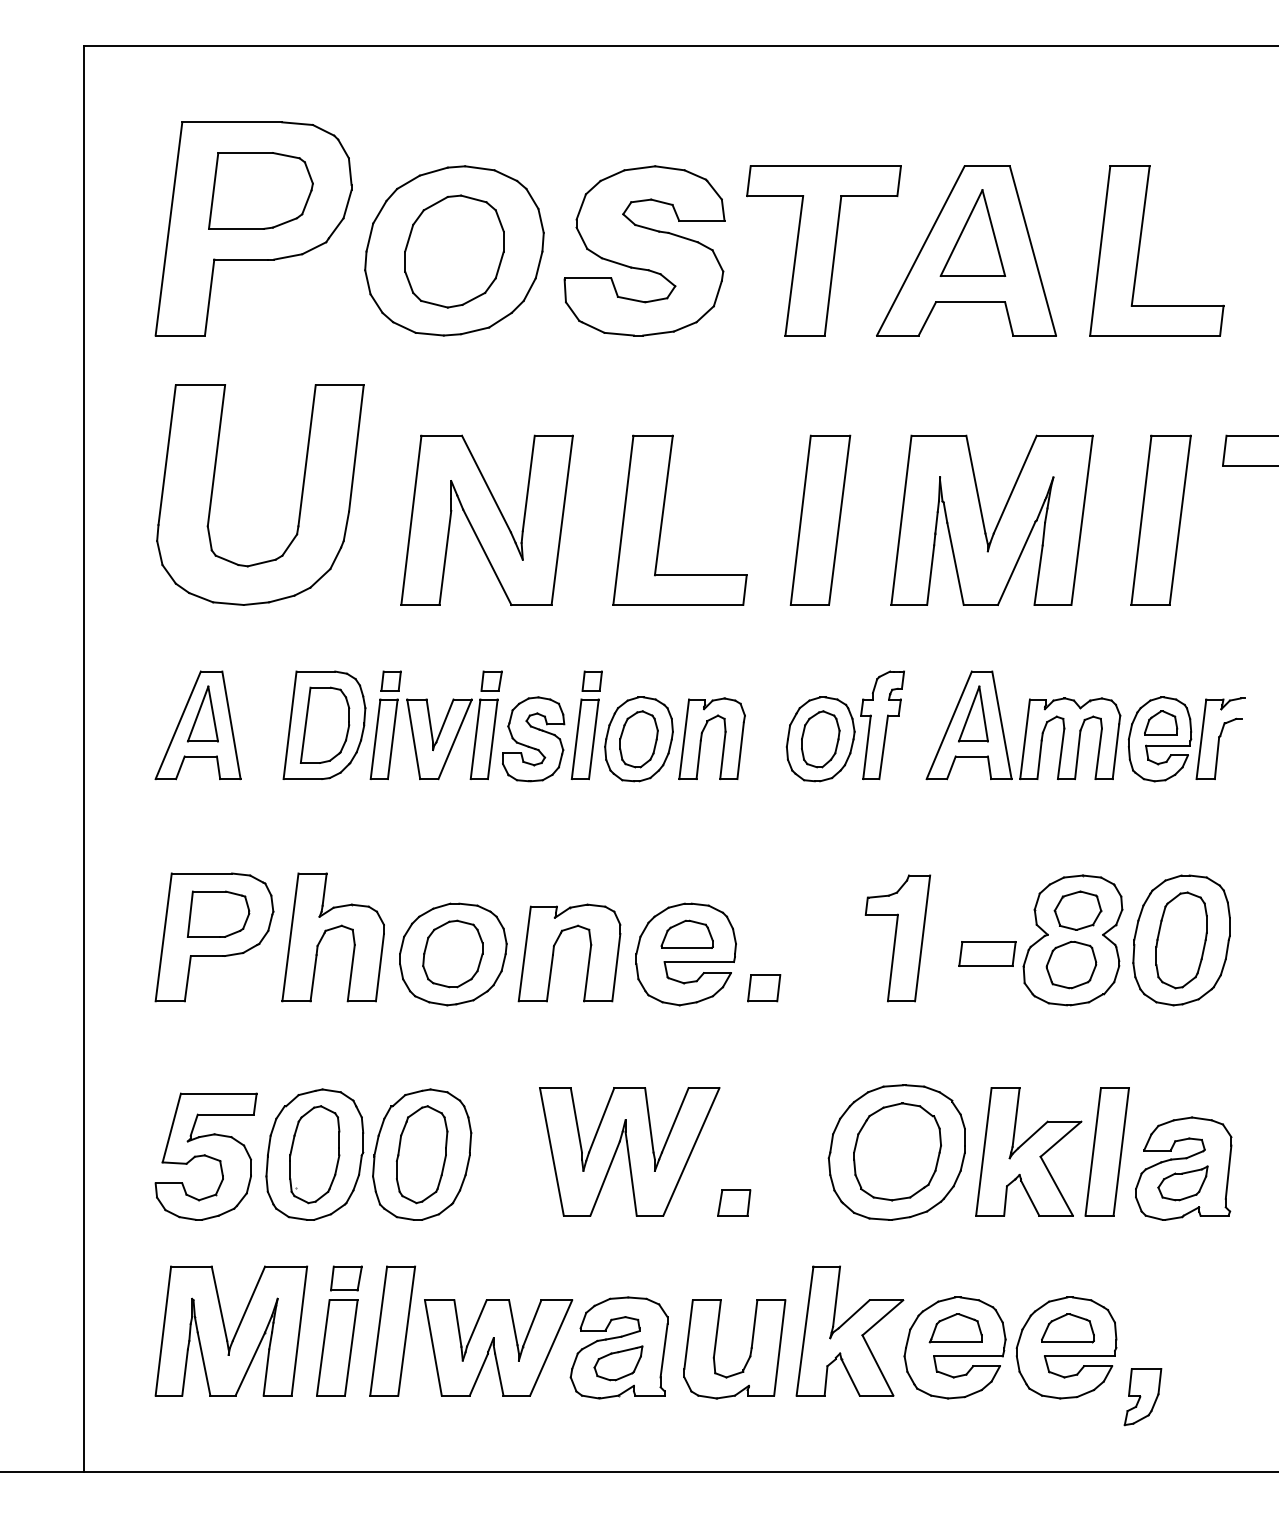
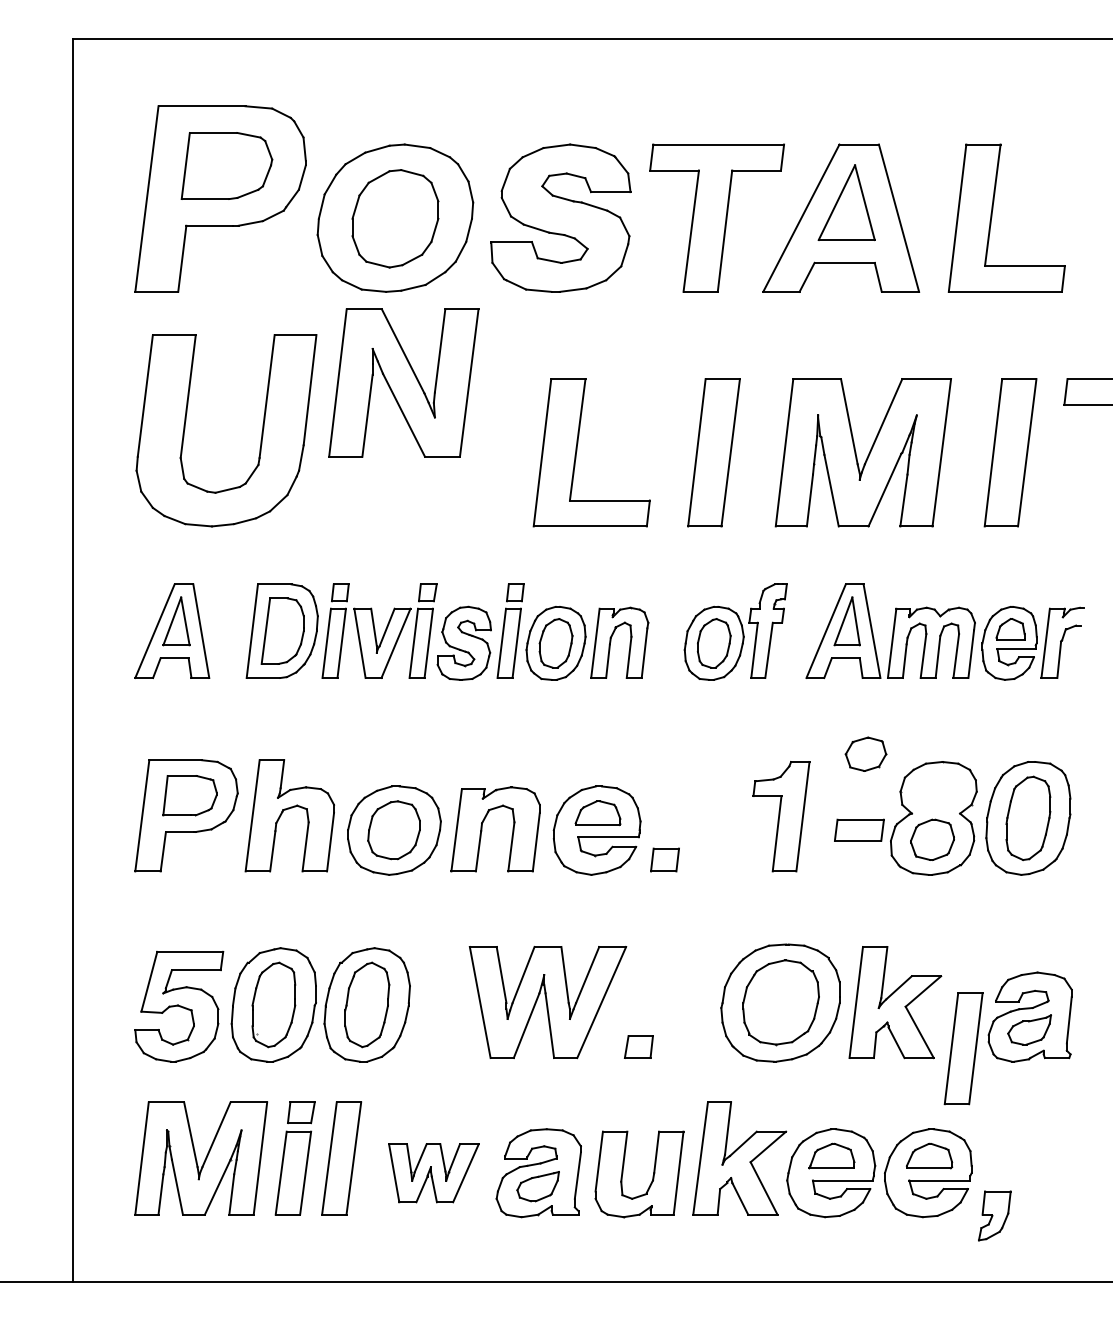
part: (486, 519) -> (403, 382), moved
part: (1077, 910) -> (865, 754), moved
part: (1106, 1151) -> (963, 1048), moved
part: (498, 1347) -> (433, 1172), size x0.7

